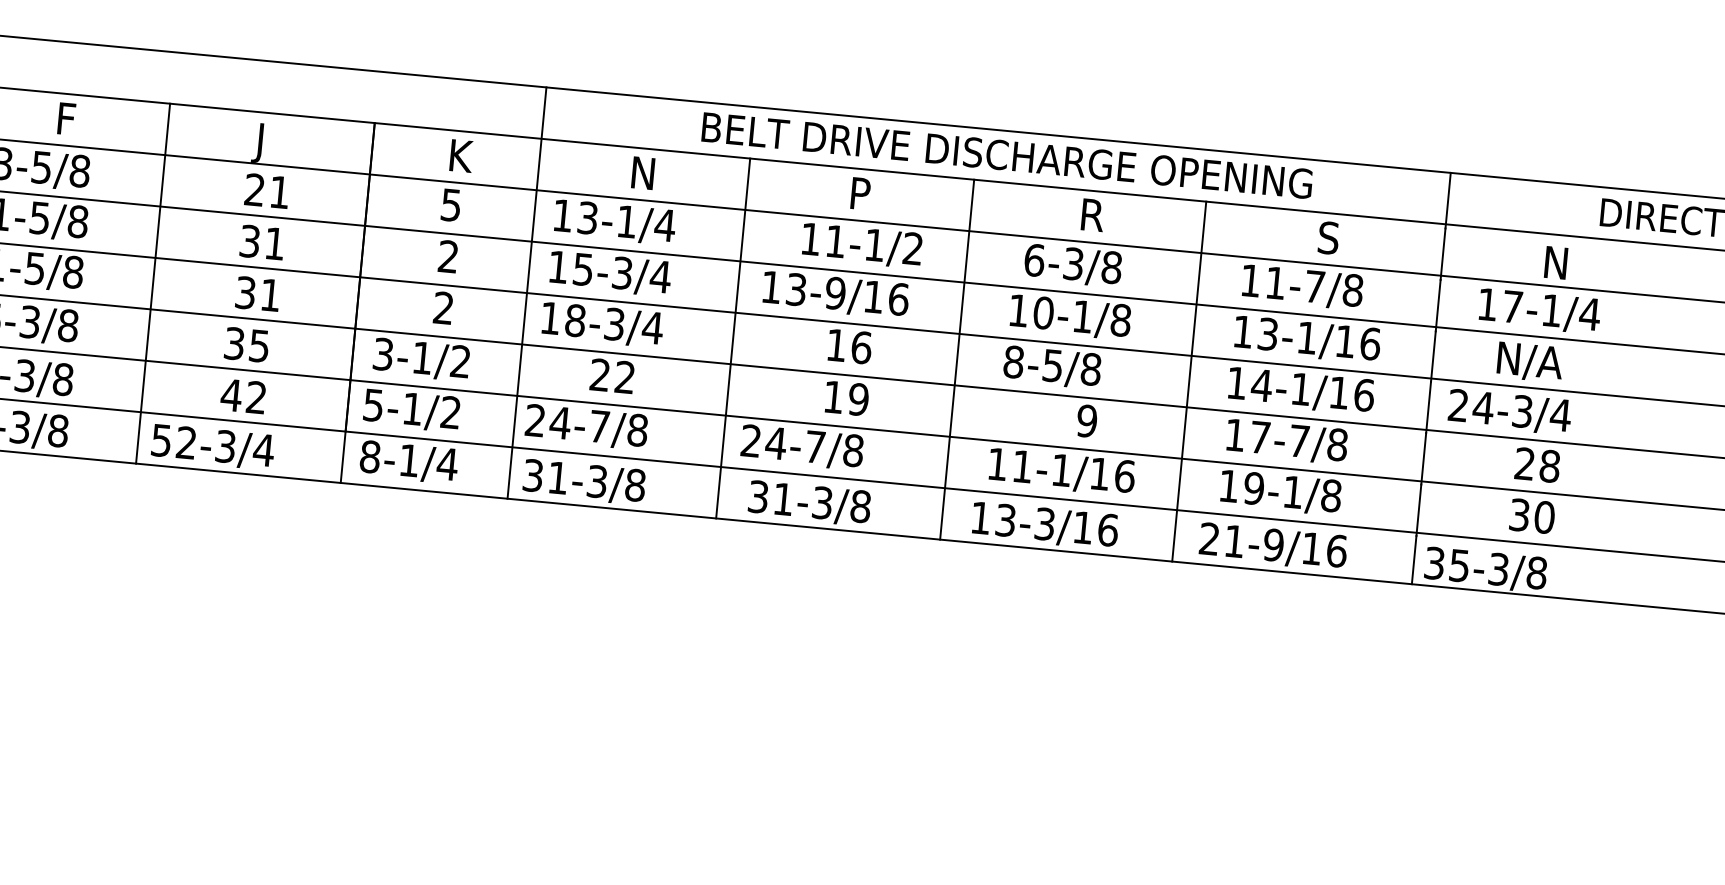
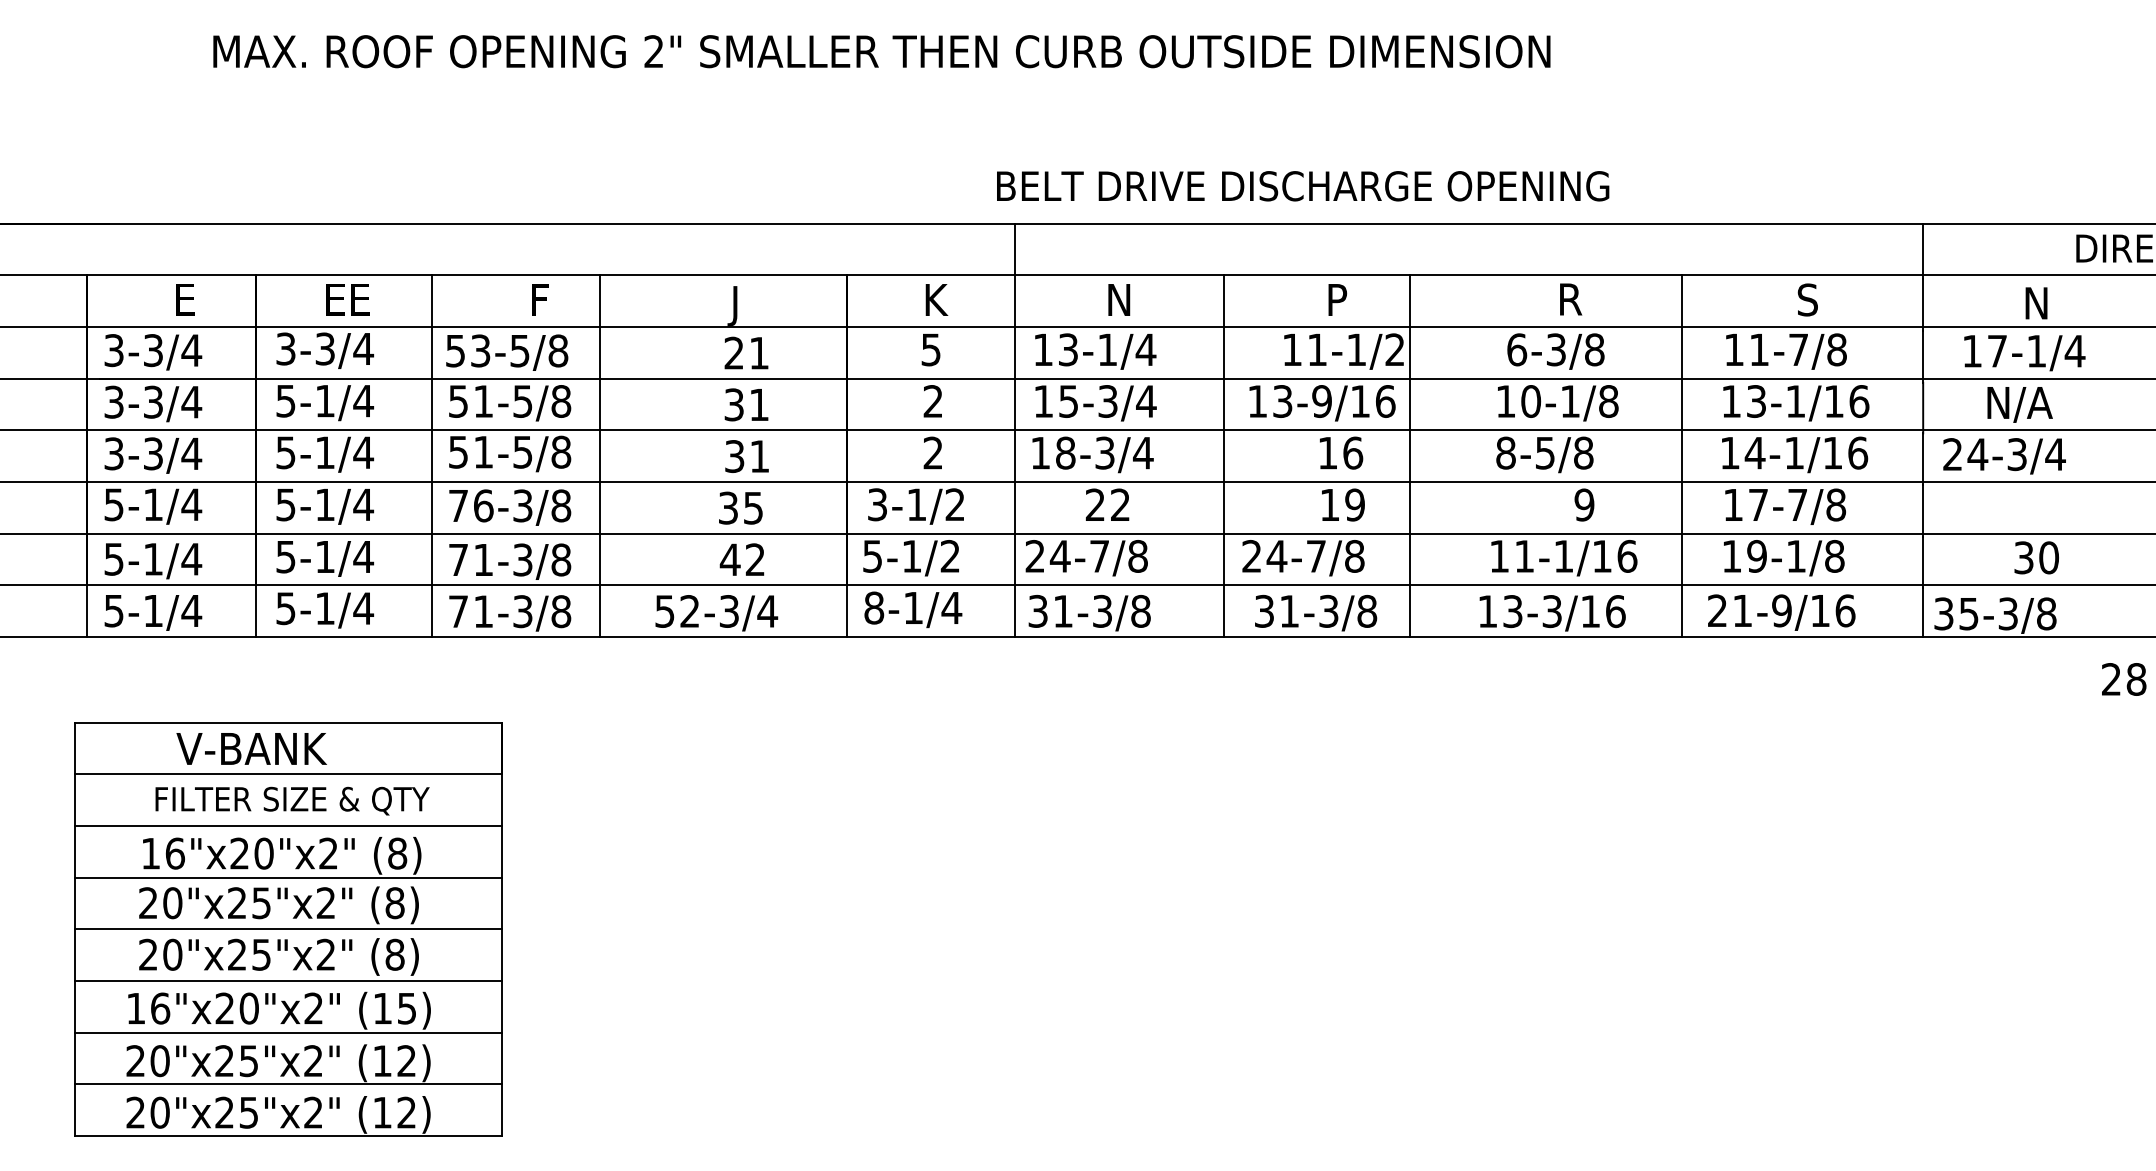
text: (1007, 155) -> (1303, 186), moved
line: (152, 283) -> (599, 455), moved
line: (957, 359) -> (1410, 455), moved
text: (1537, 465) -> (2124, 679), moved

